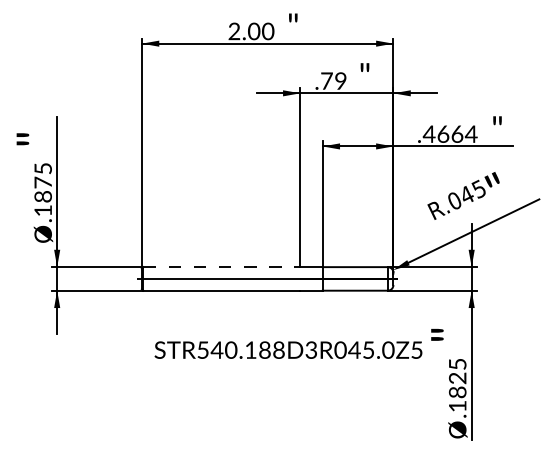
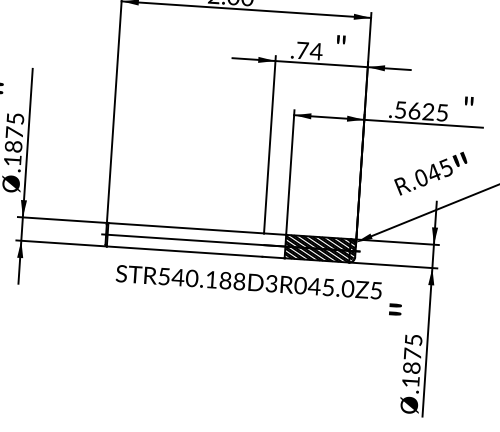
text: (340, 80) -> (316, 50), .79 -> .74
text: (449, 133) -> (420, 110), .4664 -> .5625
line: (222, 267) -> (186, 228), dashed -> solid
hatch: (357, 278) -> (319, 248), added
text: (288, 349) -> (249, 281), moved
text: (457, 378) -> (412, 354), .1825 -> .1875

